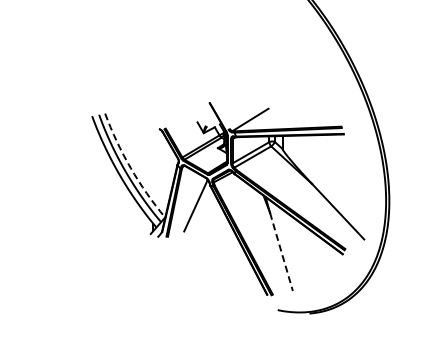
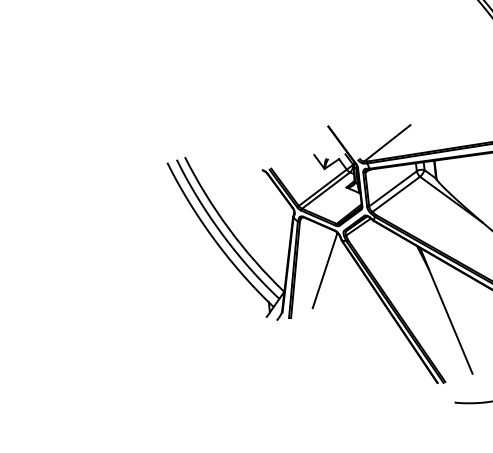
arc: (130, 168) -> (228, 229), dashed -> solid
line: (281, 252) -> (450, 322), dashed -> solid

